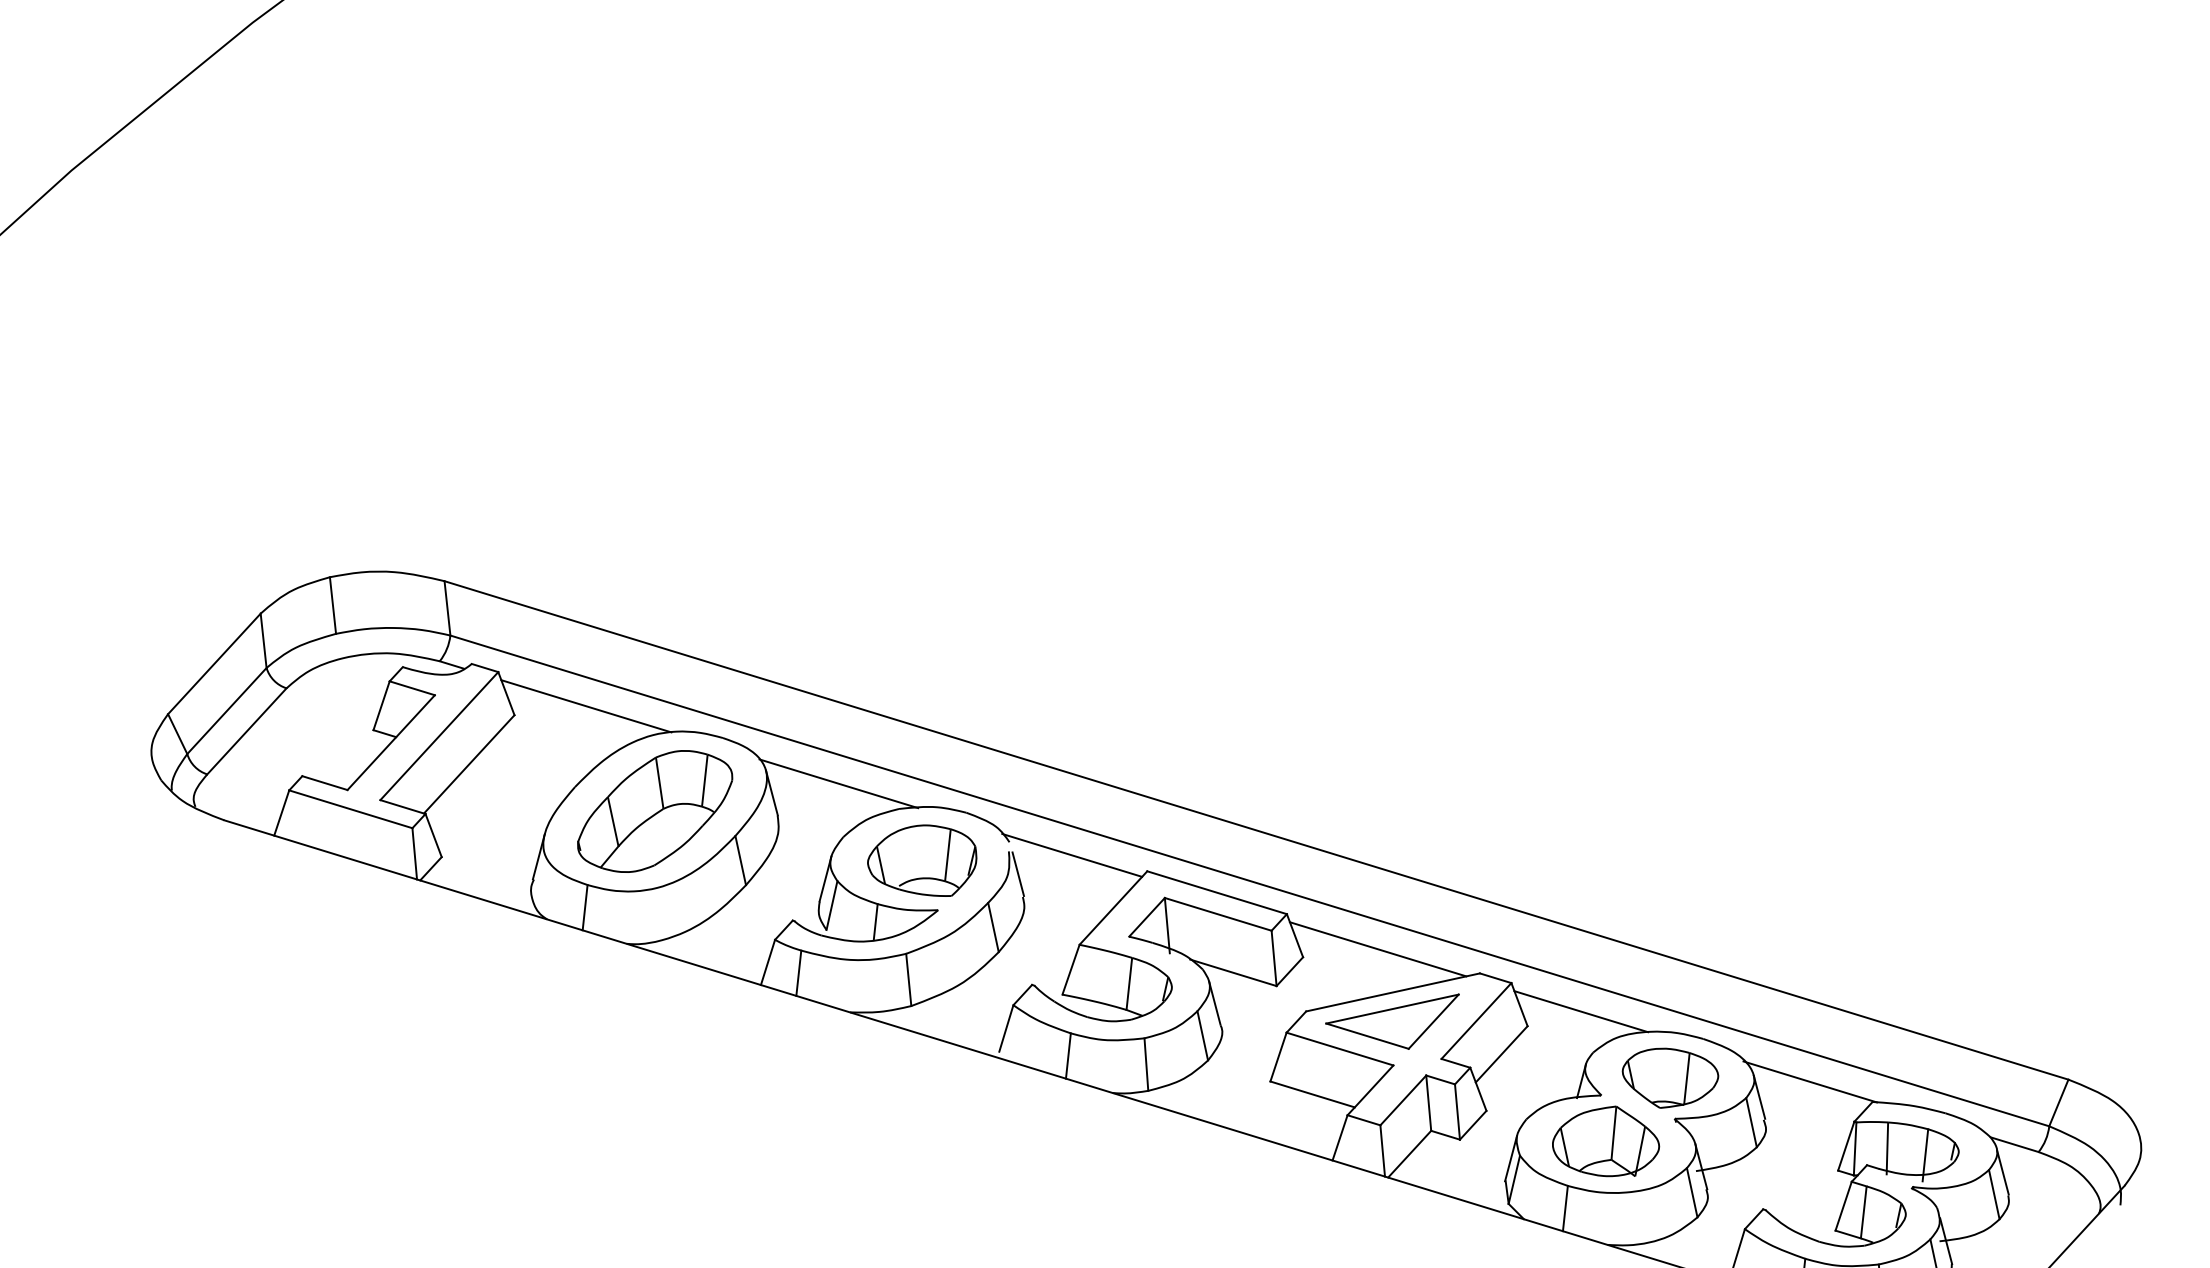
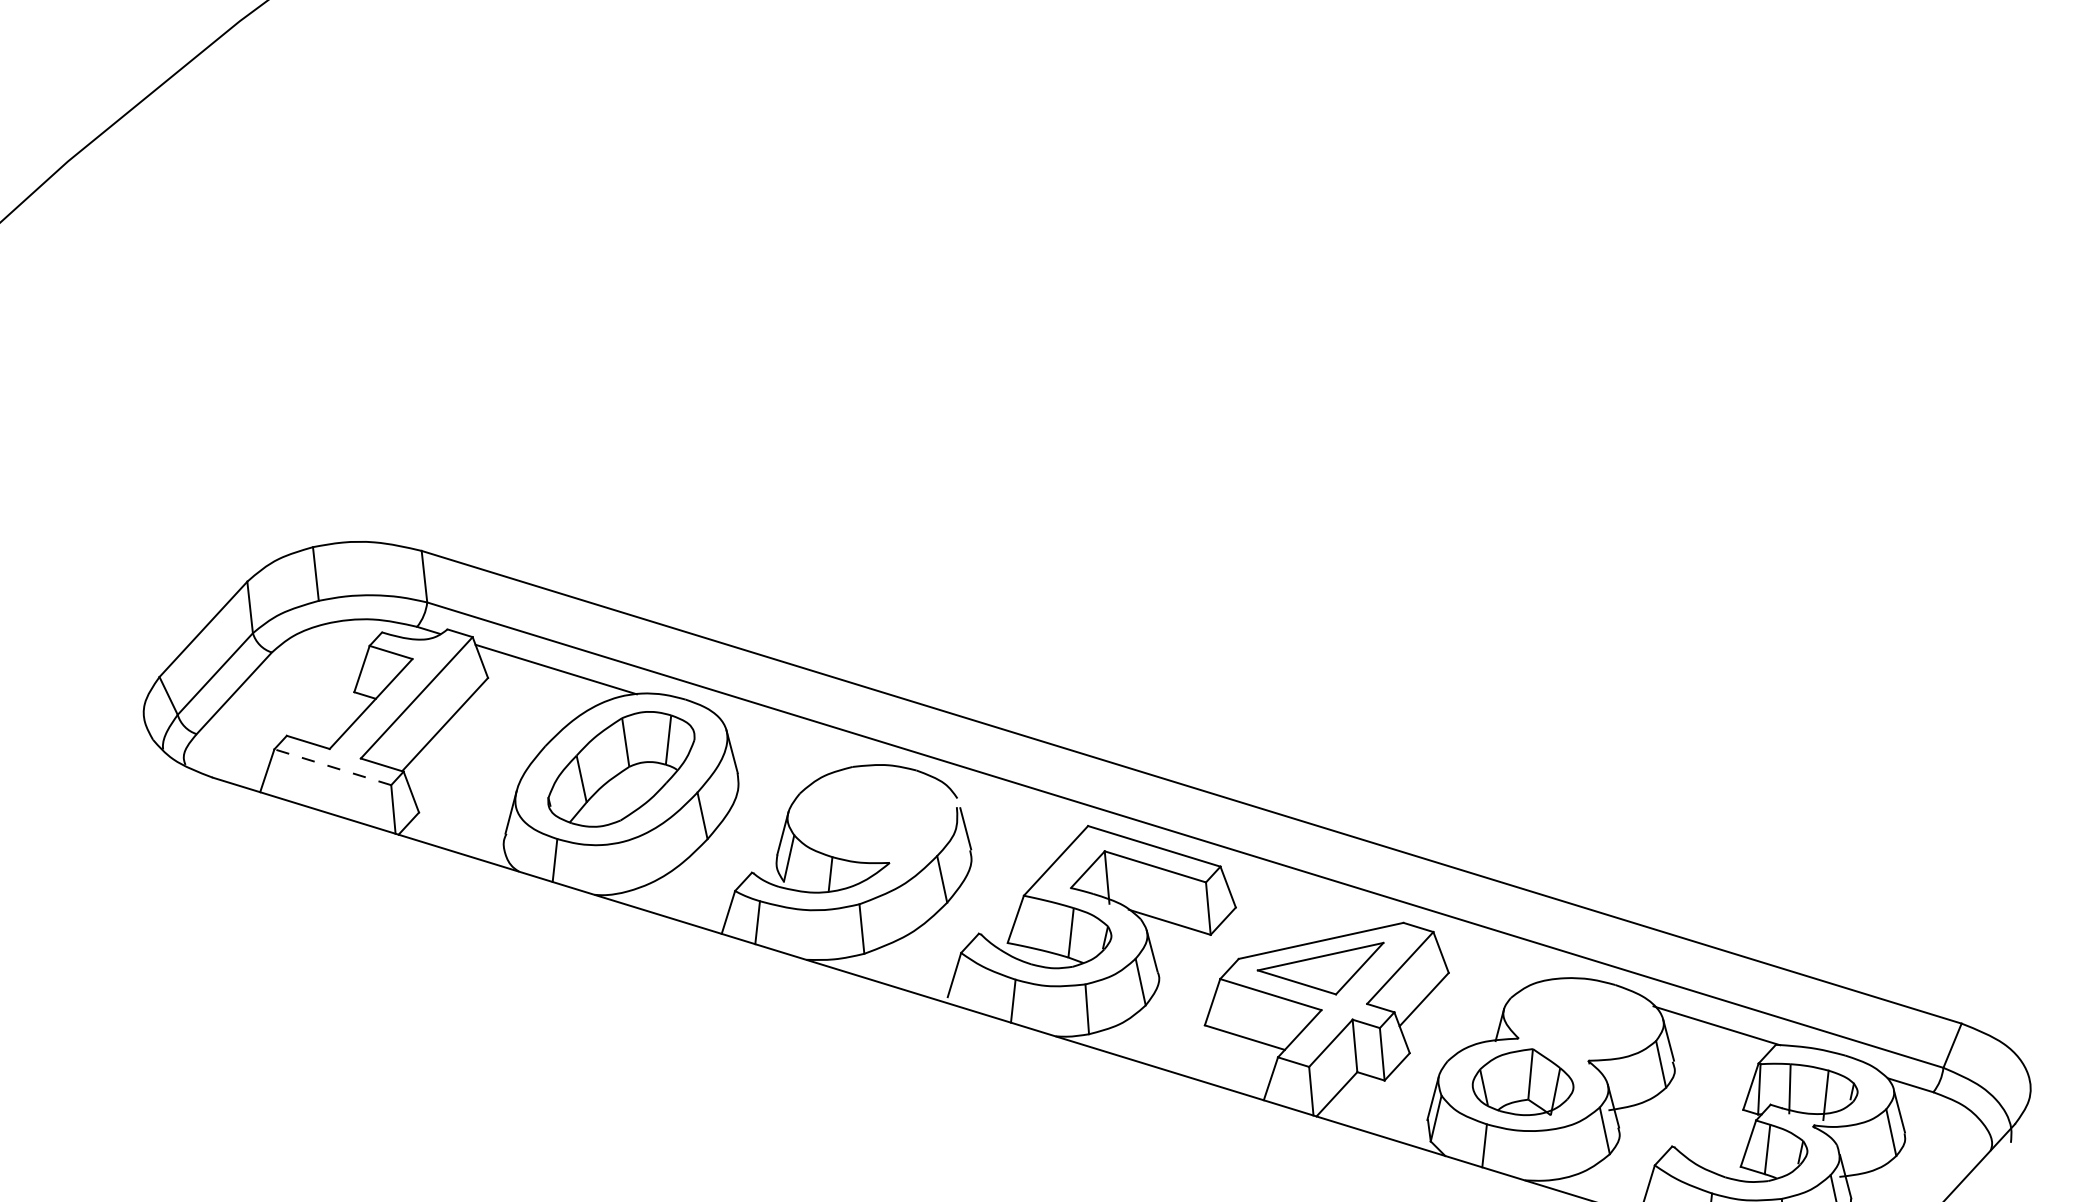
line: (838, 783) -> (795, 742), removed
line: (350, 809) -> (332, 767), solid -> dashed
line: (1072, 854) -> (1017, 810), removed
part: (922, 860) -> (874, 815), removed
line: (1377, 949) -> (1306, 900), removed
line: (1581, 1011) -> (1499, 958), removed
part: (1670, 1077) -> (1584, 1021), removed

